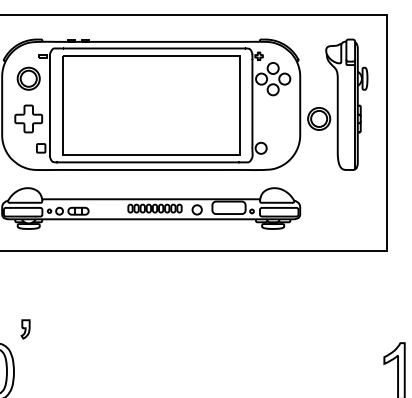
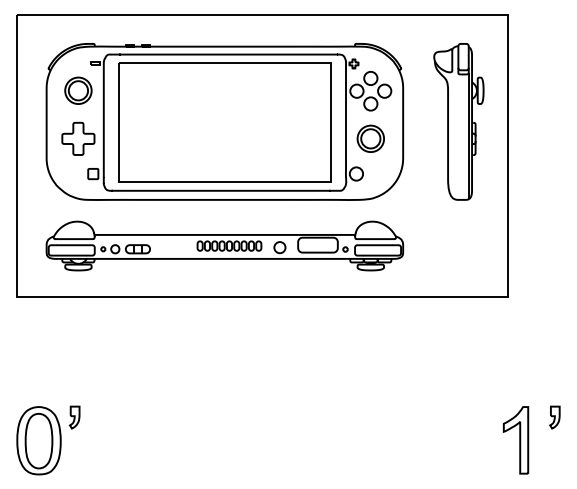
part: (318, 118) -> (370, 138), moved
part: (25, 329) -> (74, 417), moved

